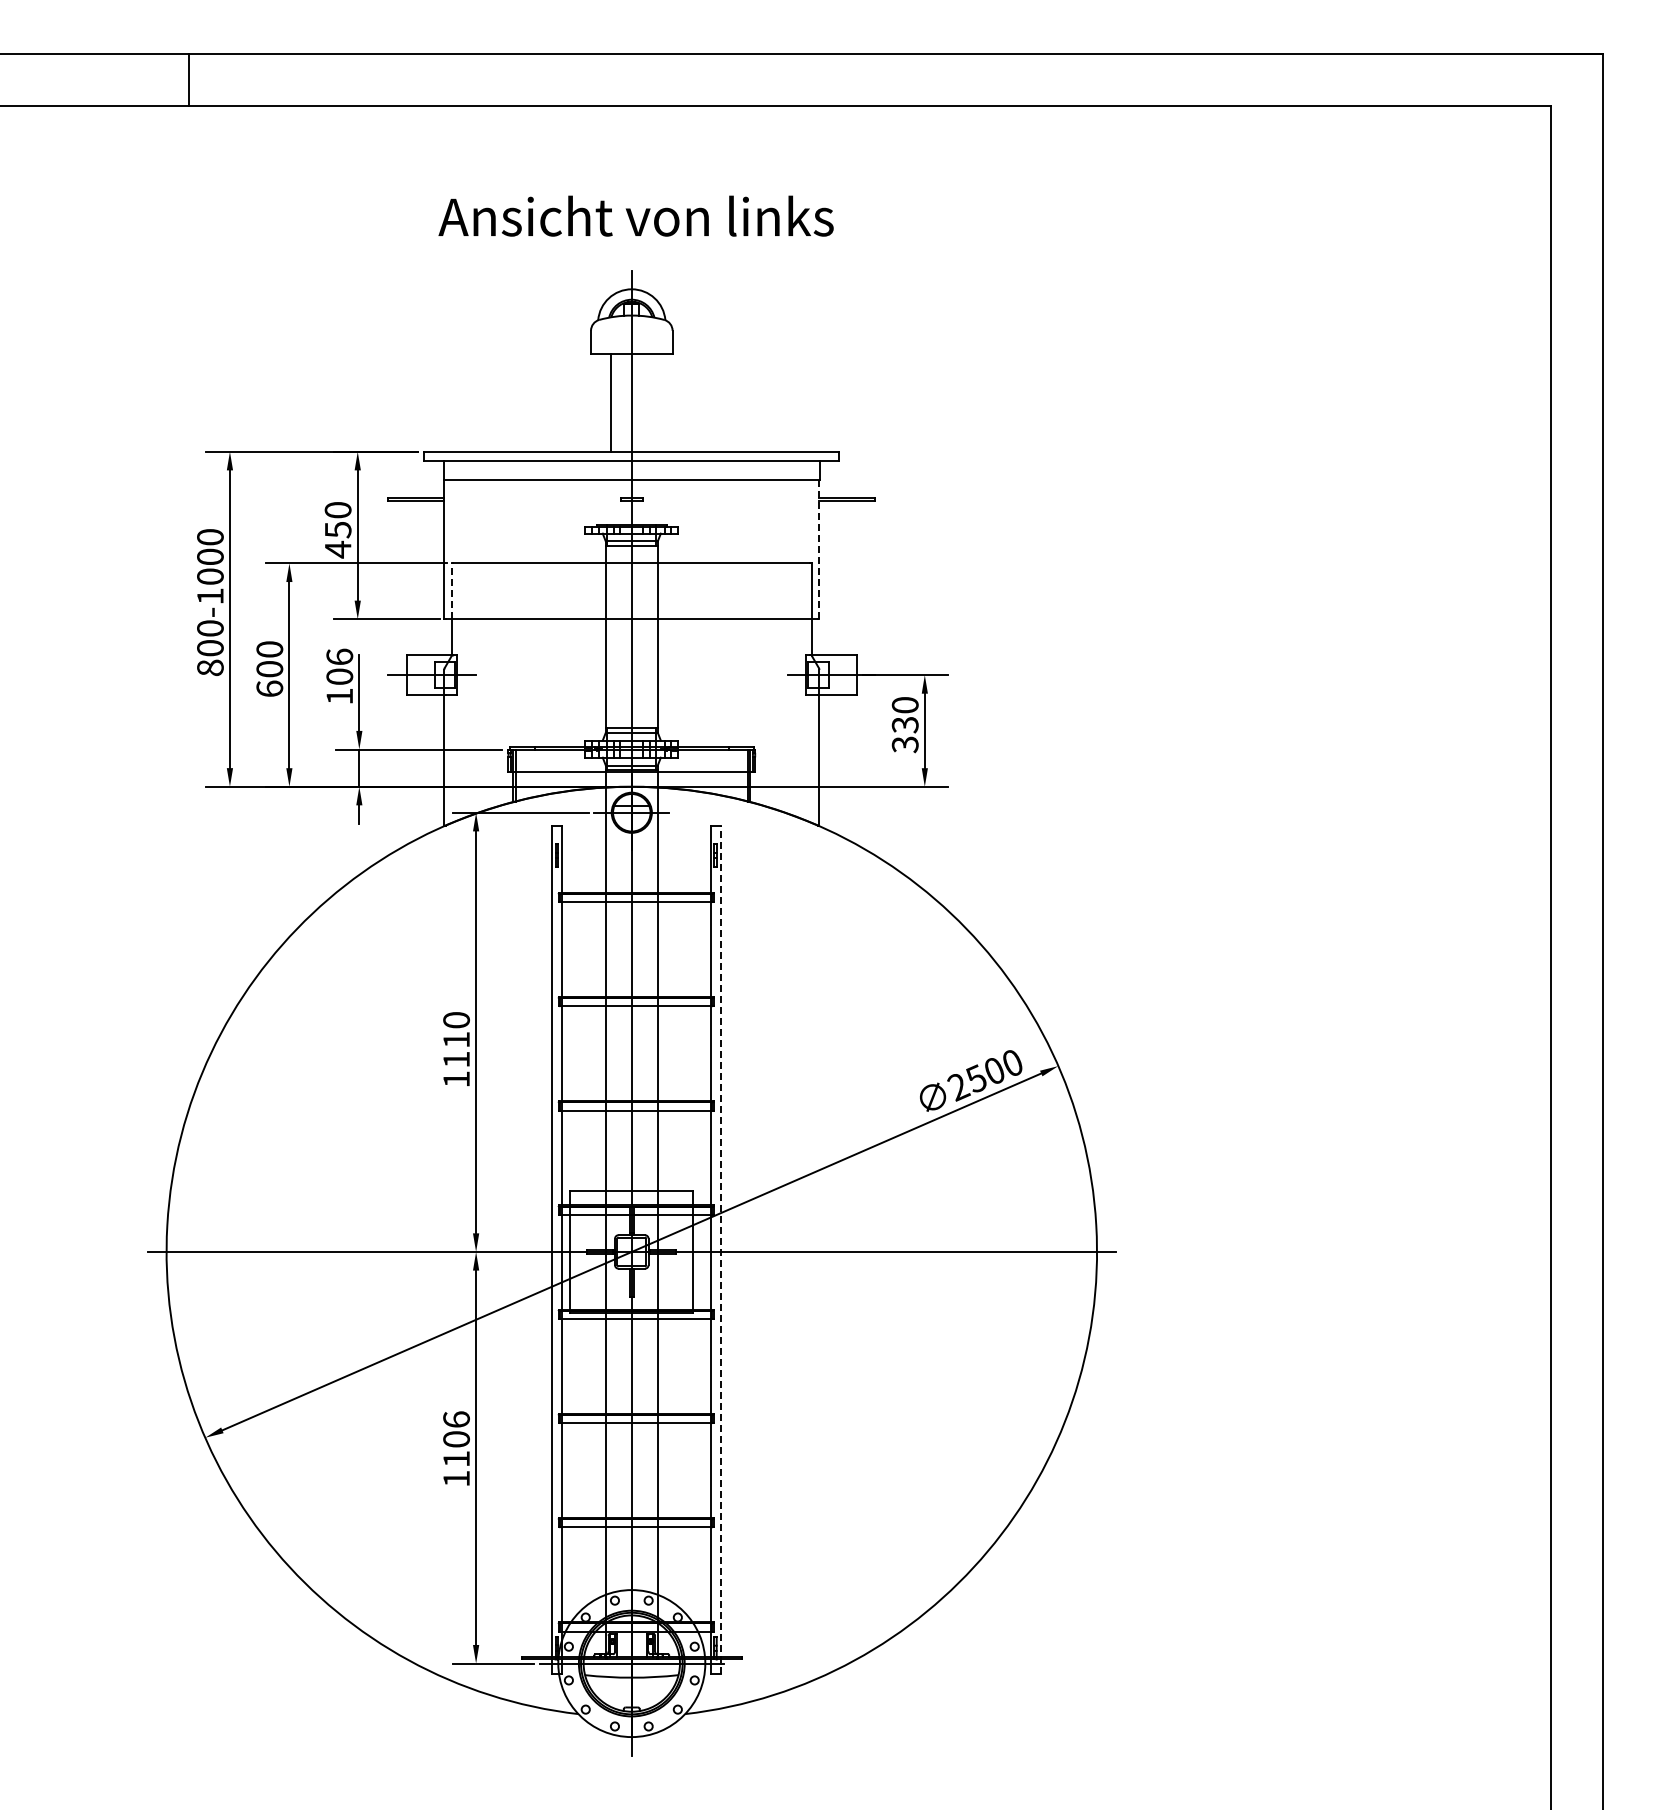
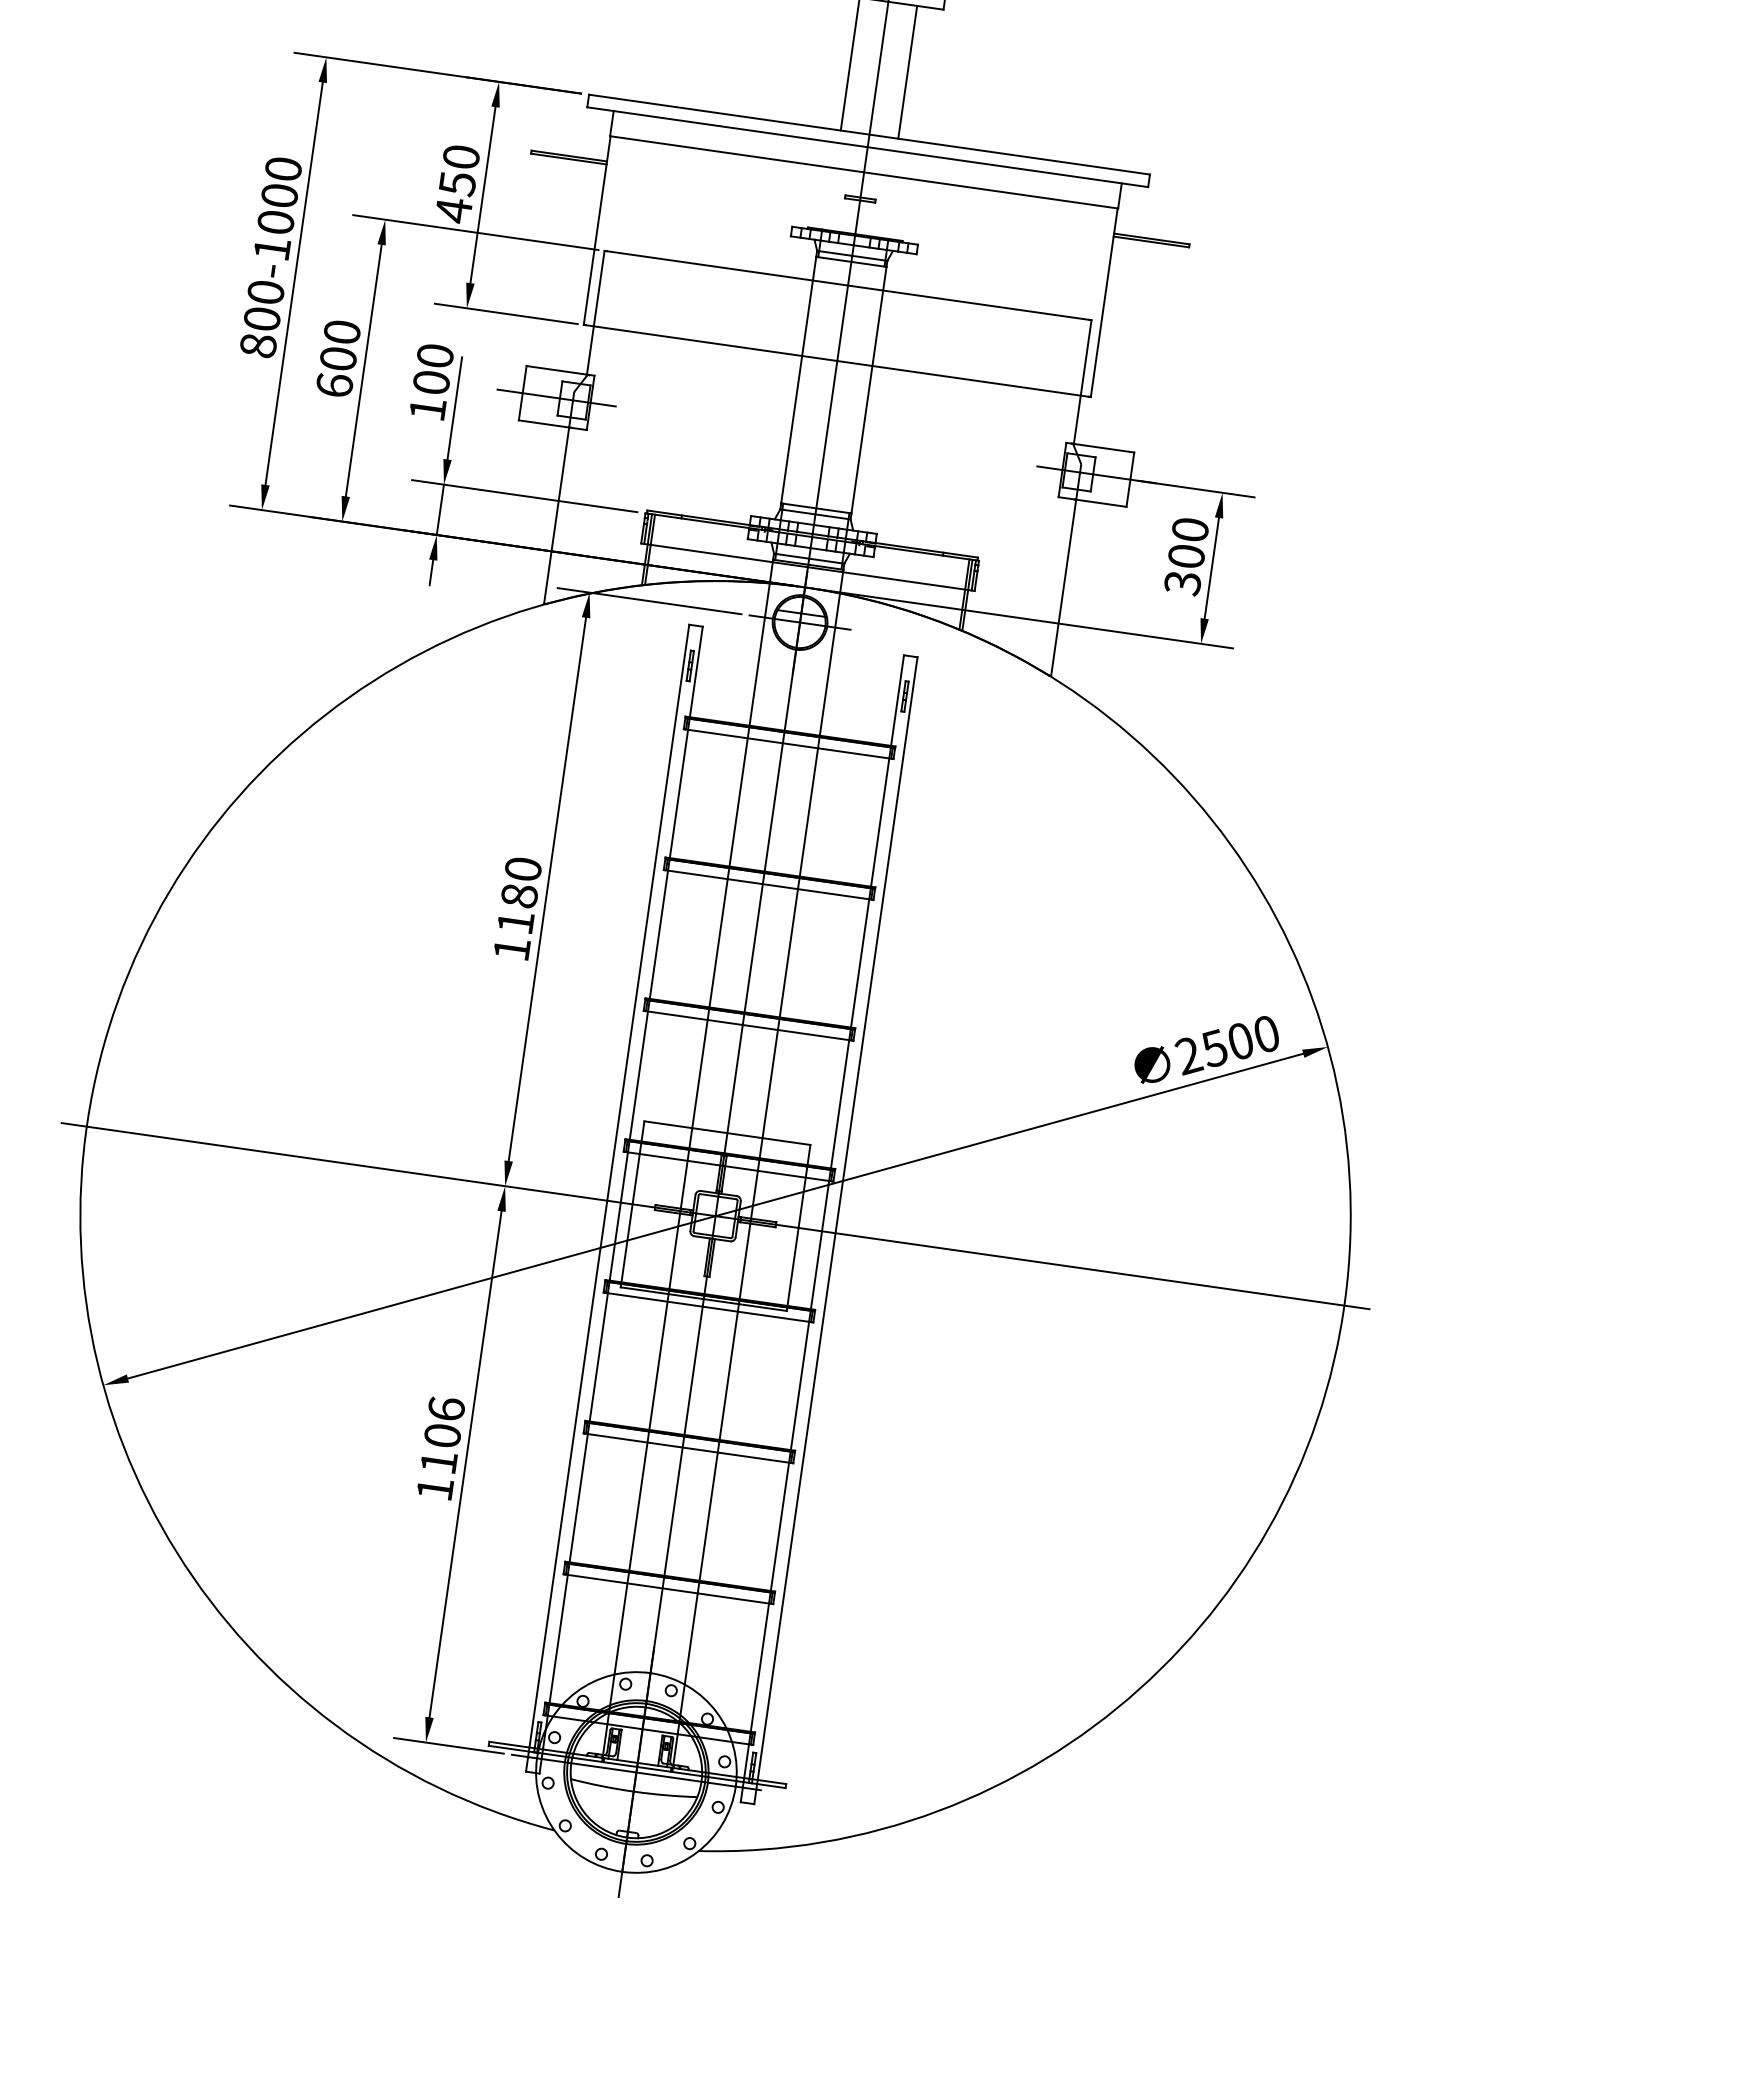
line: (653, 402) -> (908, 72), added
line: (819, 549) -> (1104, 302), dashed -> solid
line: (451, 591) -> (598, 288), dashed -> solid
text: (339, 656) -> (435, 355), 106 -> 100
text: (904, 724) -> (1185, 555), 330 -> 300
text: (456, 1039) -> (519, 895), 1110 -> 1180
line: (720, 1249) -> (835, 1229), dashed -> solid

